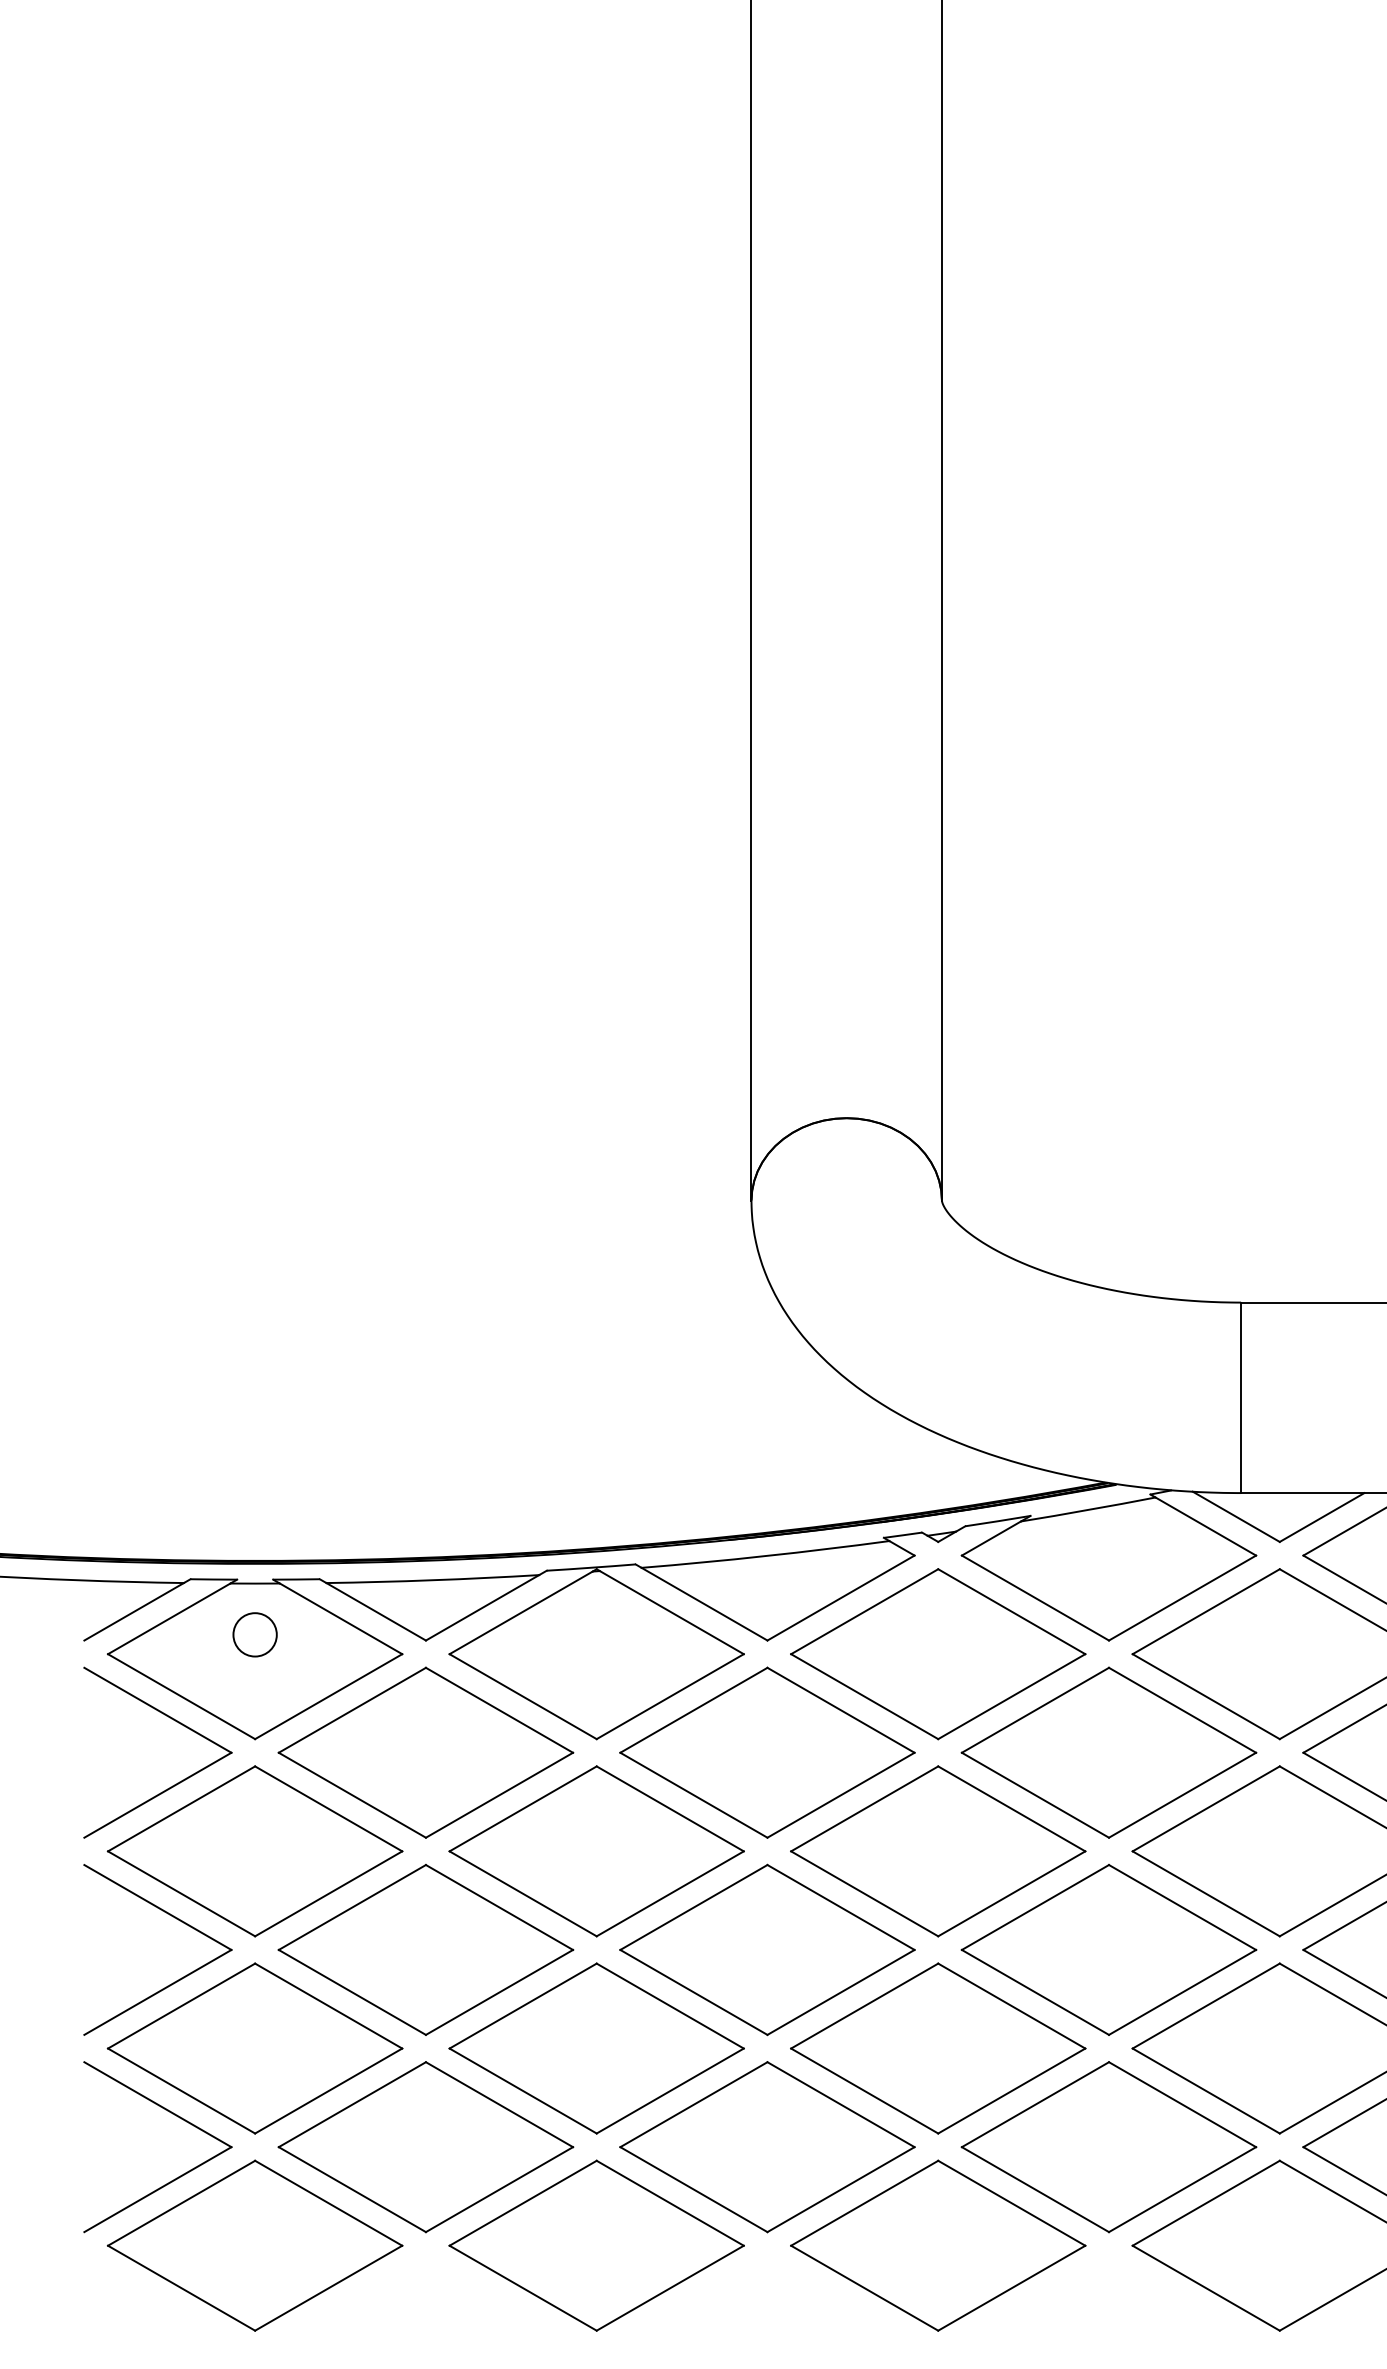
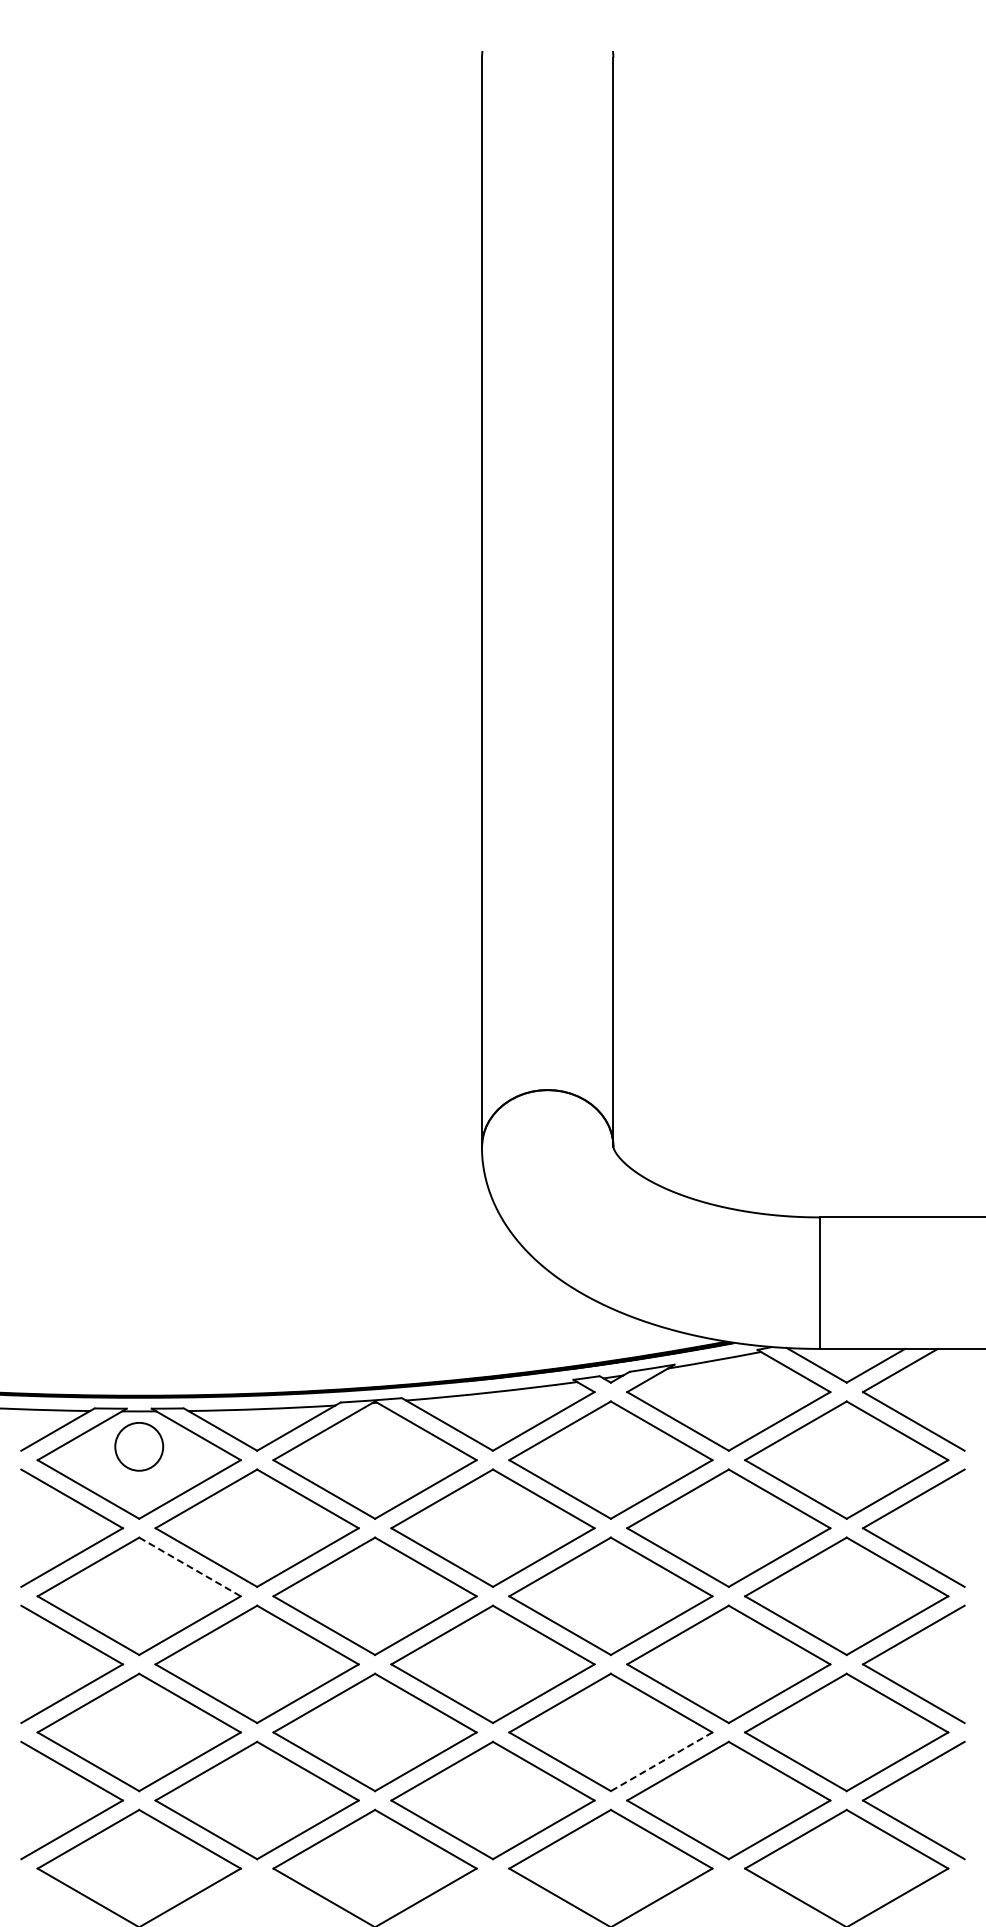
circle: (255, 1634) -> (139, 1446), size x1.6
line: (329, 1808) -> (190, 1566), solid -> dashed
line: (1011, 2090) -> (661, 1761), solid -> dashed

